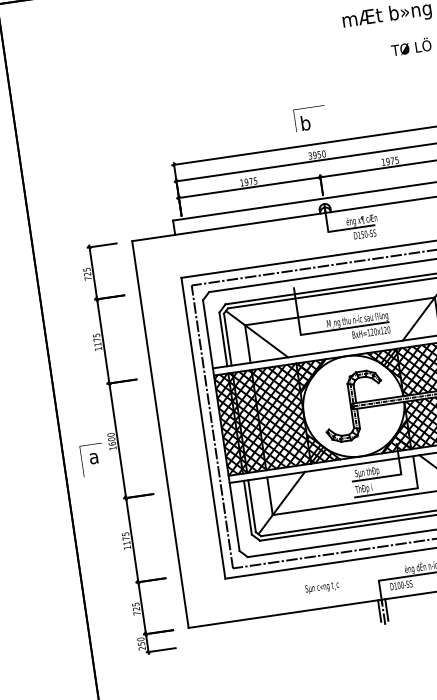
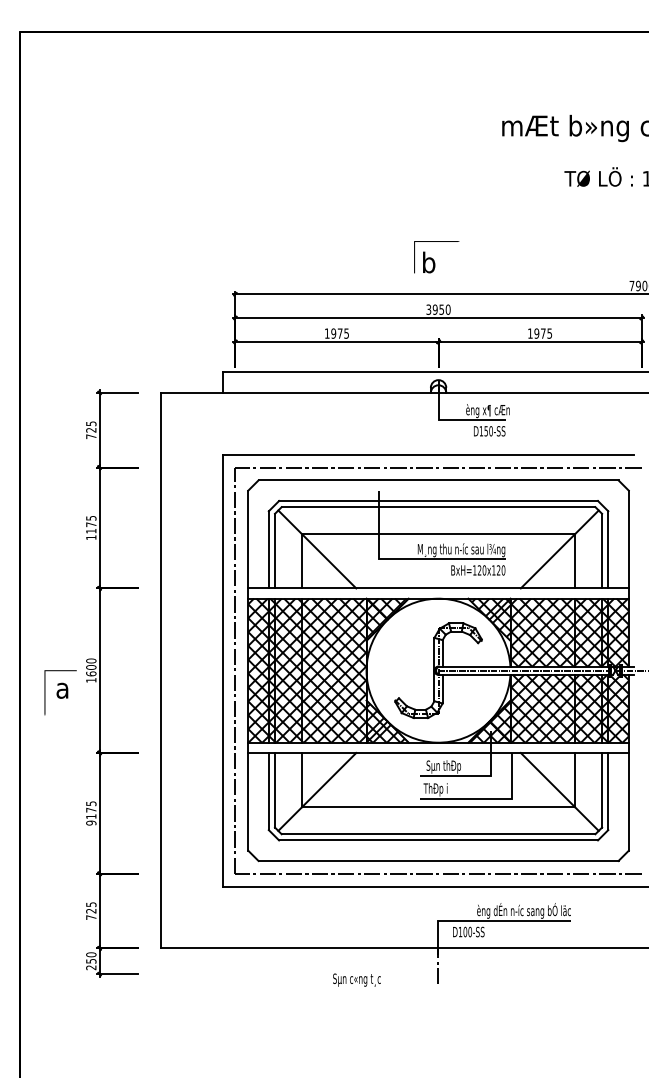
text: (127, 547) -> (91, 822), 1175 -> 9175
text: (321, 587) -> (356, 979), moved
line: (387, 609) -> (443, 963), removed
line: (379, 610) -> (432, 963), removed

